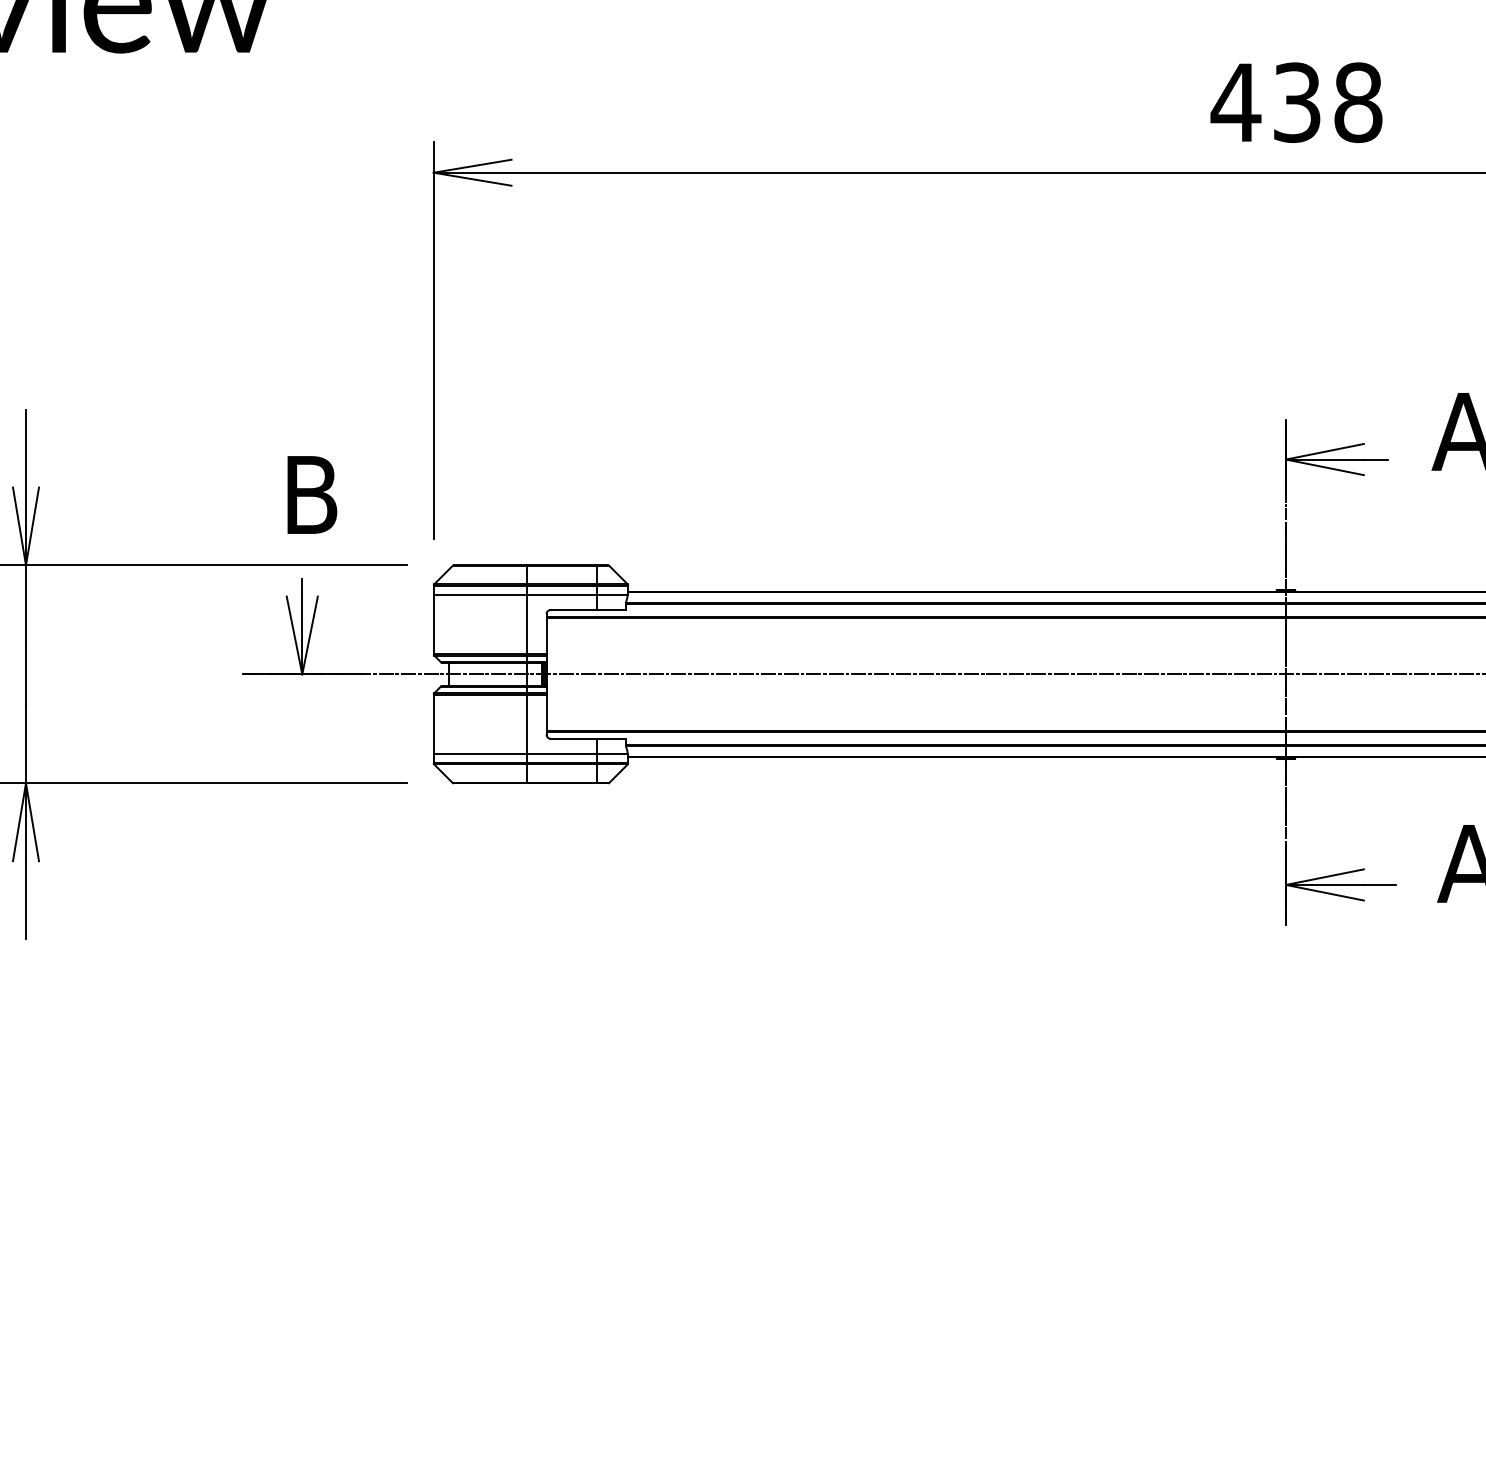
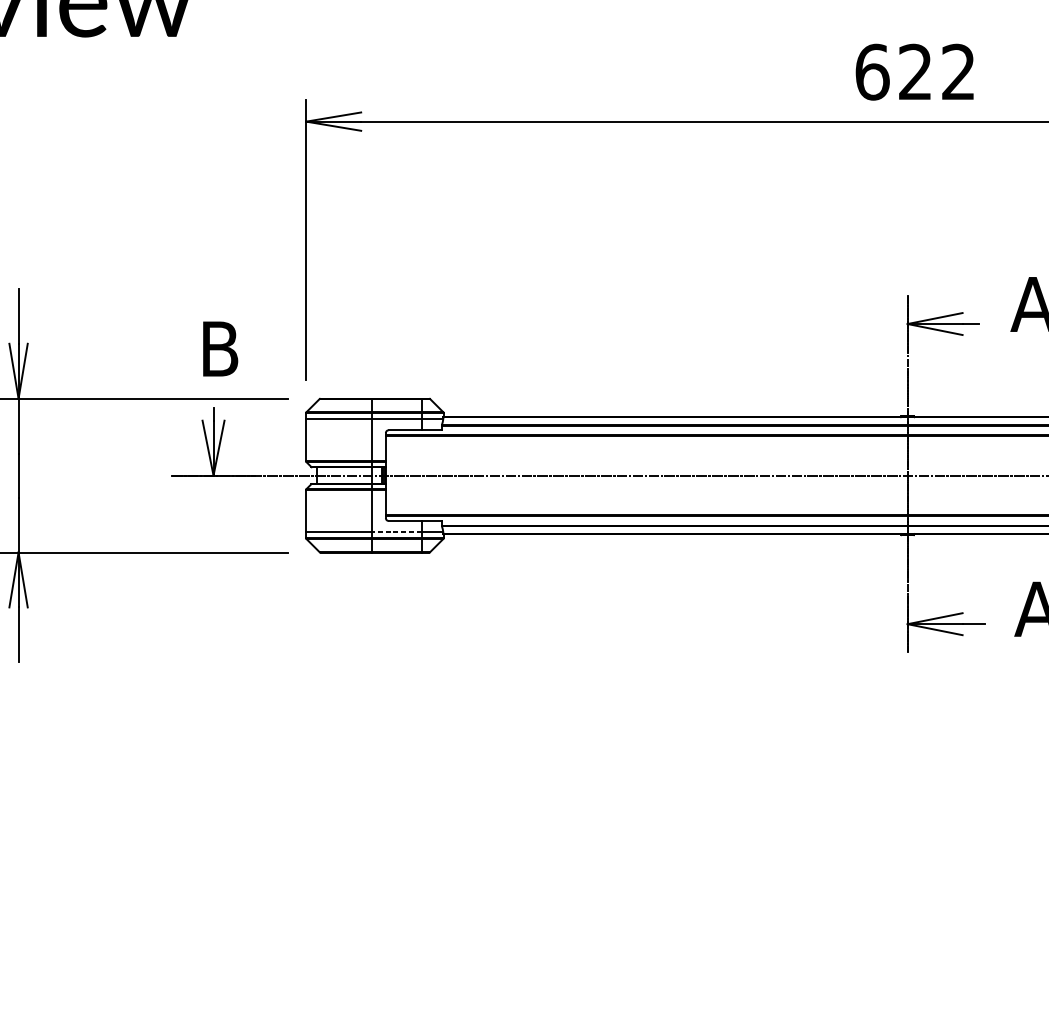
text: (1296, 102) -> (915, 72), 438 -> 622
line: (561, 754) -> (396, 532), solid -> dashed

